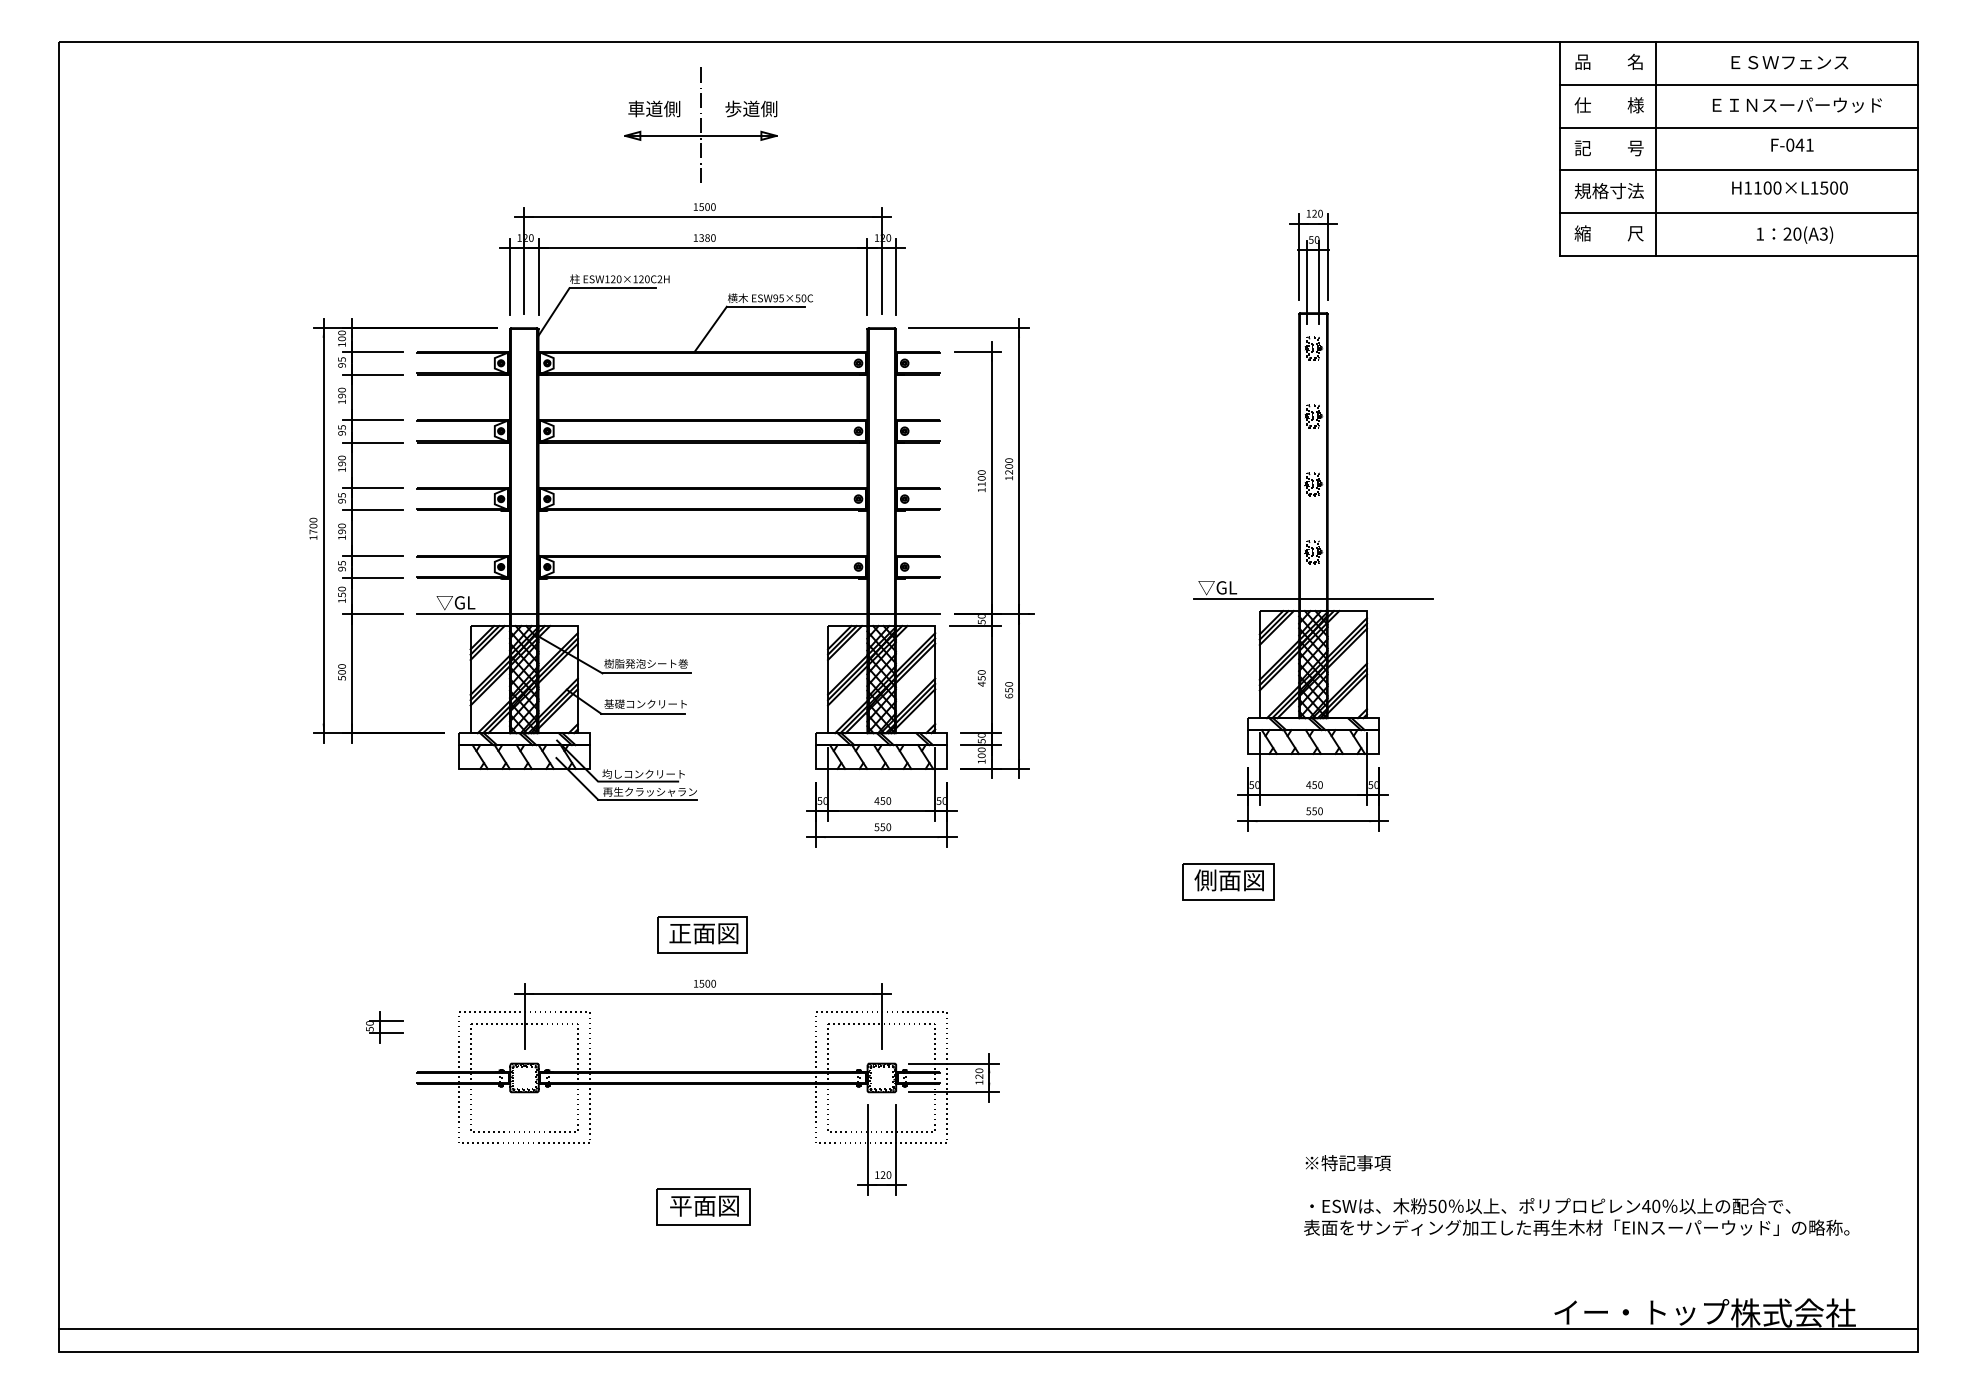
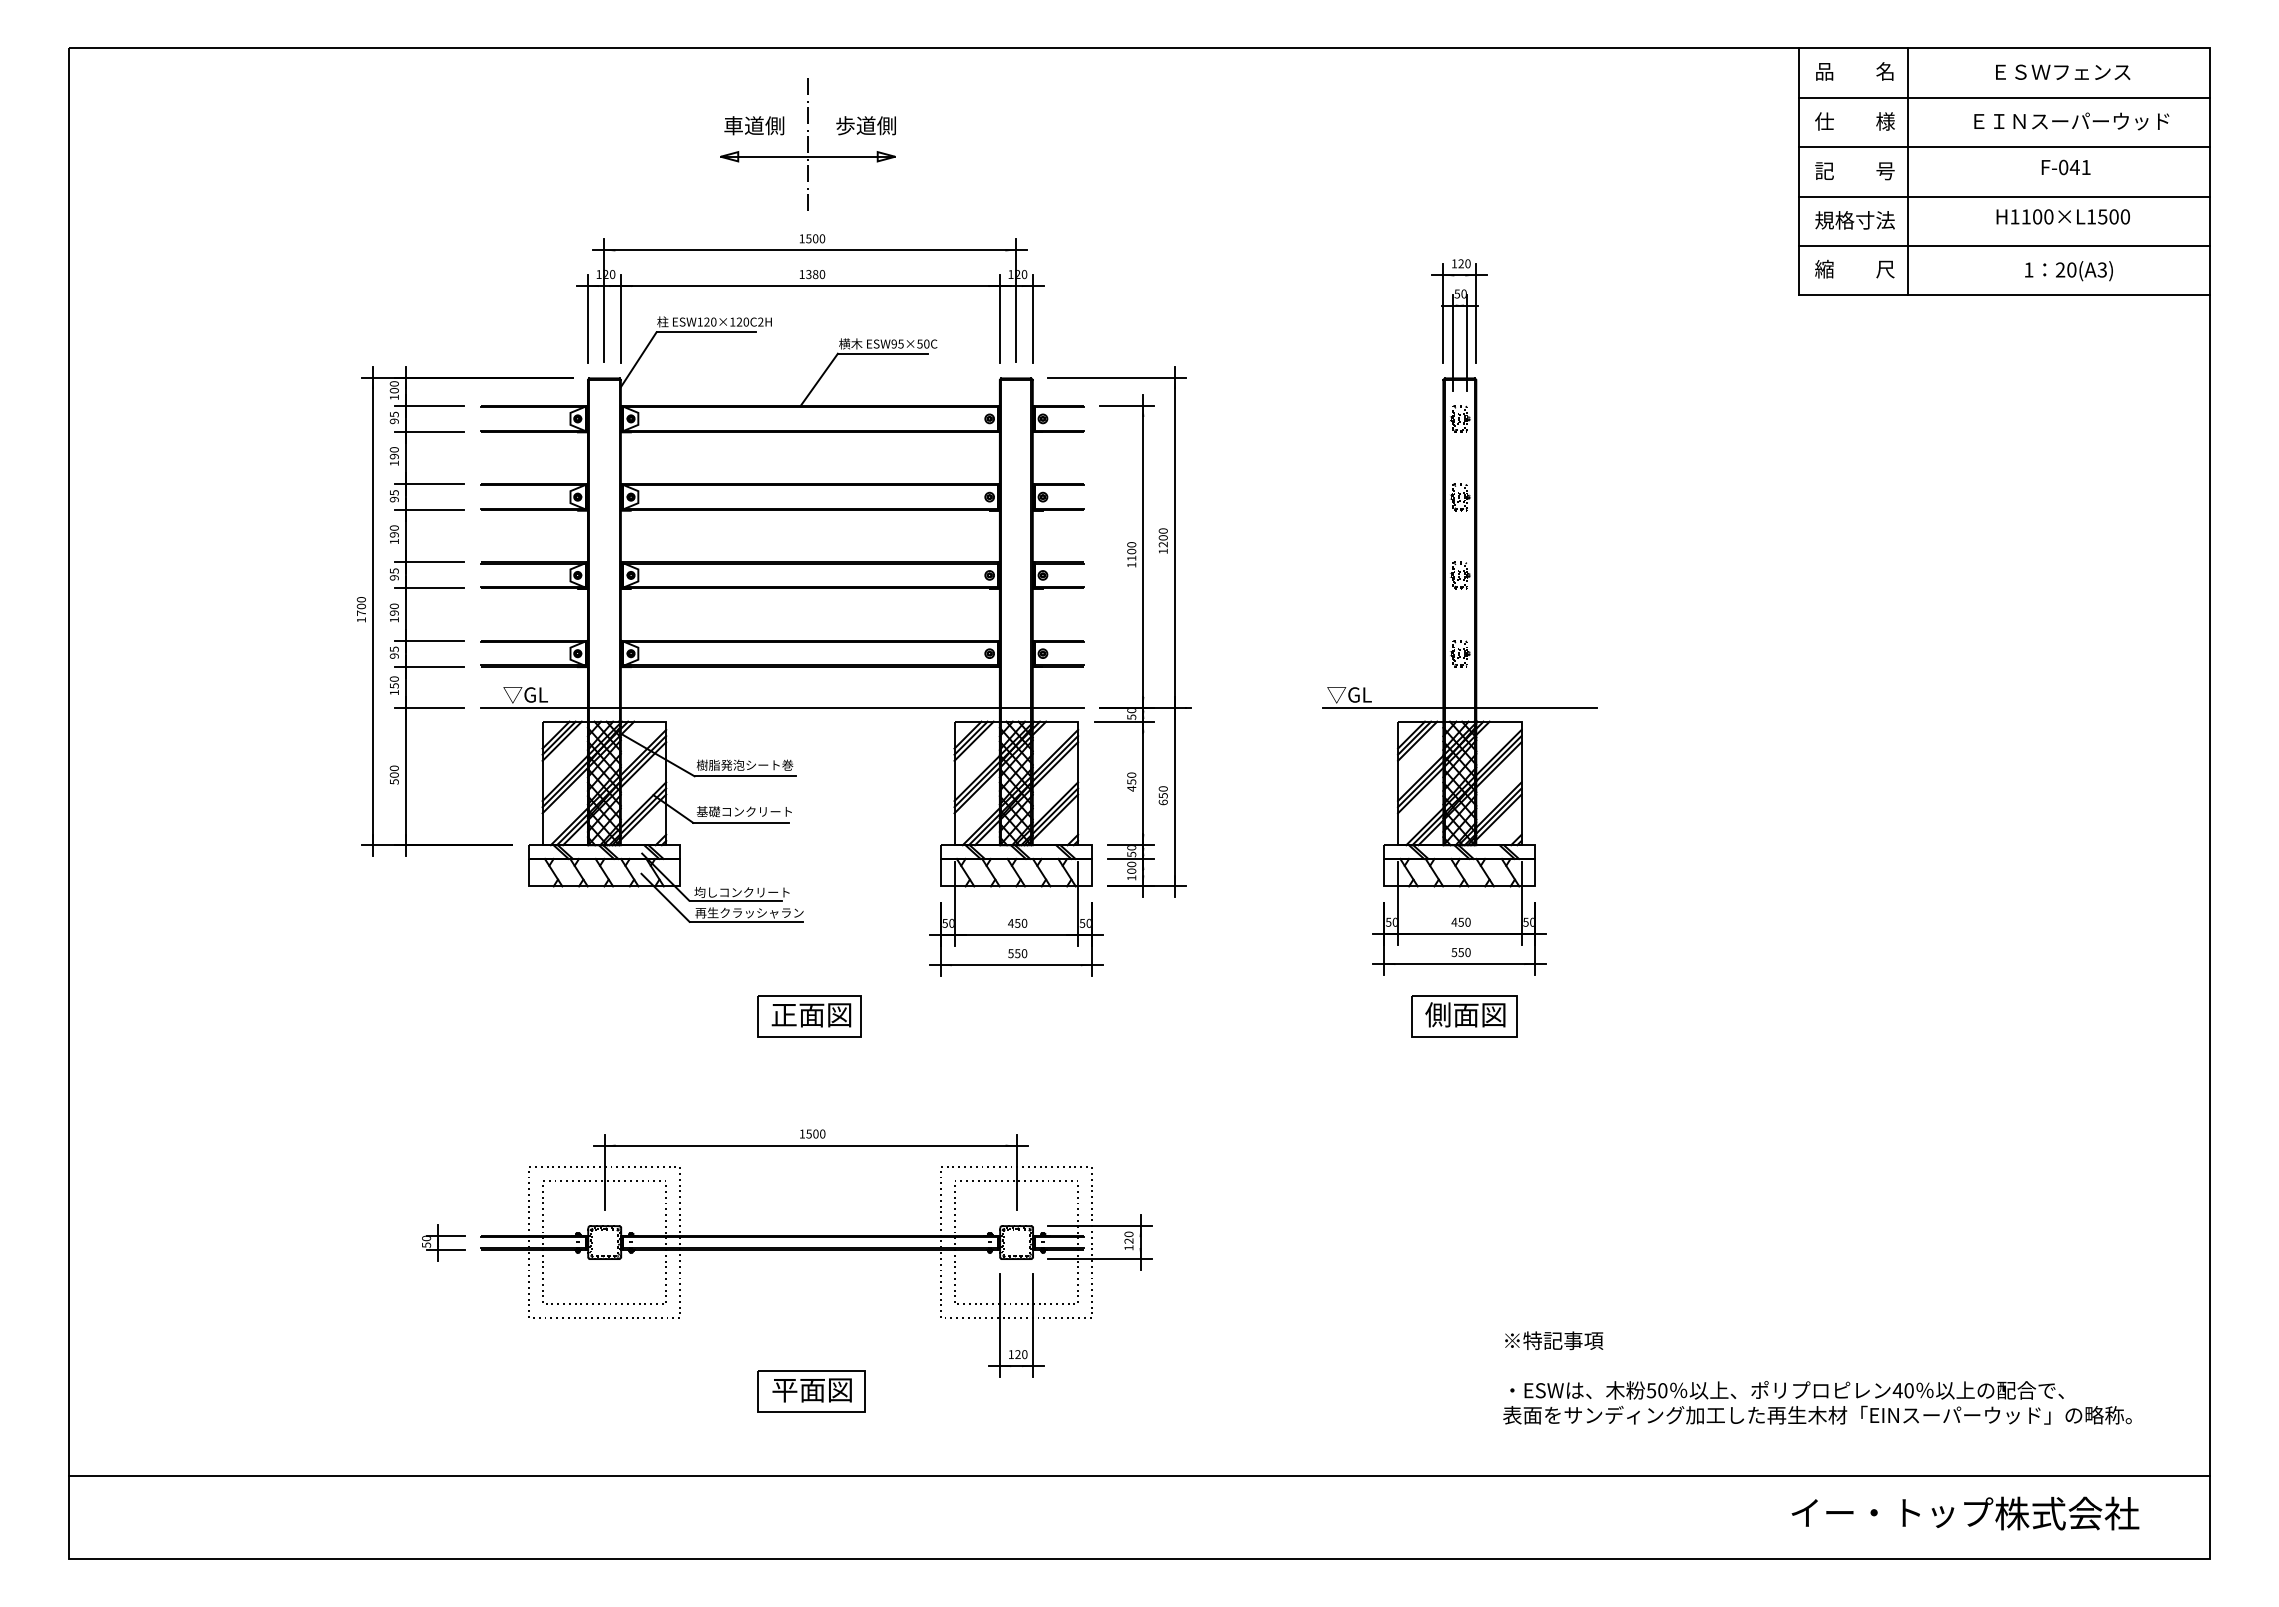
part: (1313, 520) -> (1459, 617), moved
part: (1228, 881) -> (1464, 1016), moved
part: (702, 934) -> (809, 1016), moved
part: (384, 1027) -> (443, 1243), moved
line: (988, 1328) -> (1139, 1476), moved

